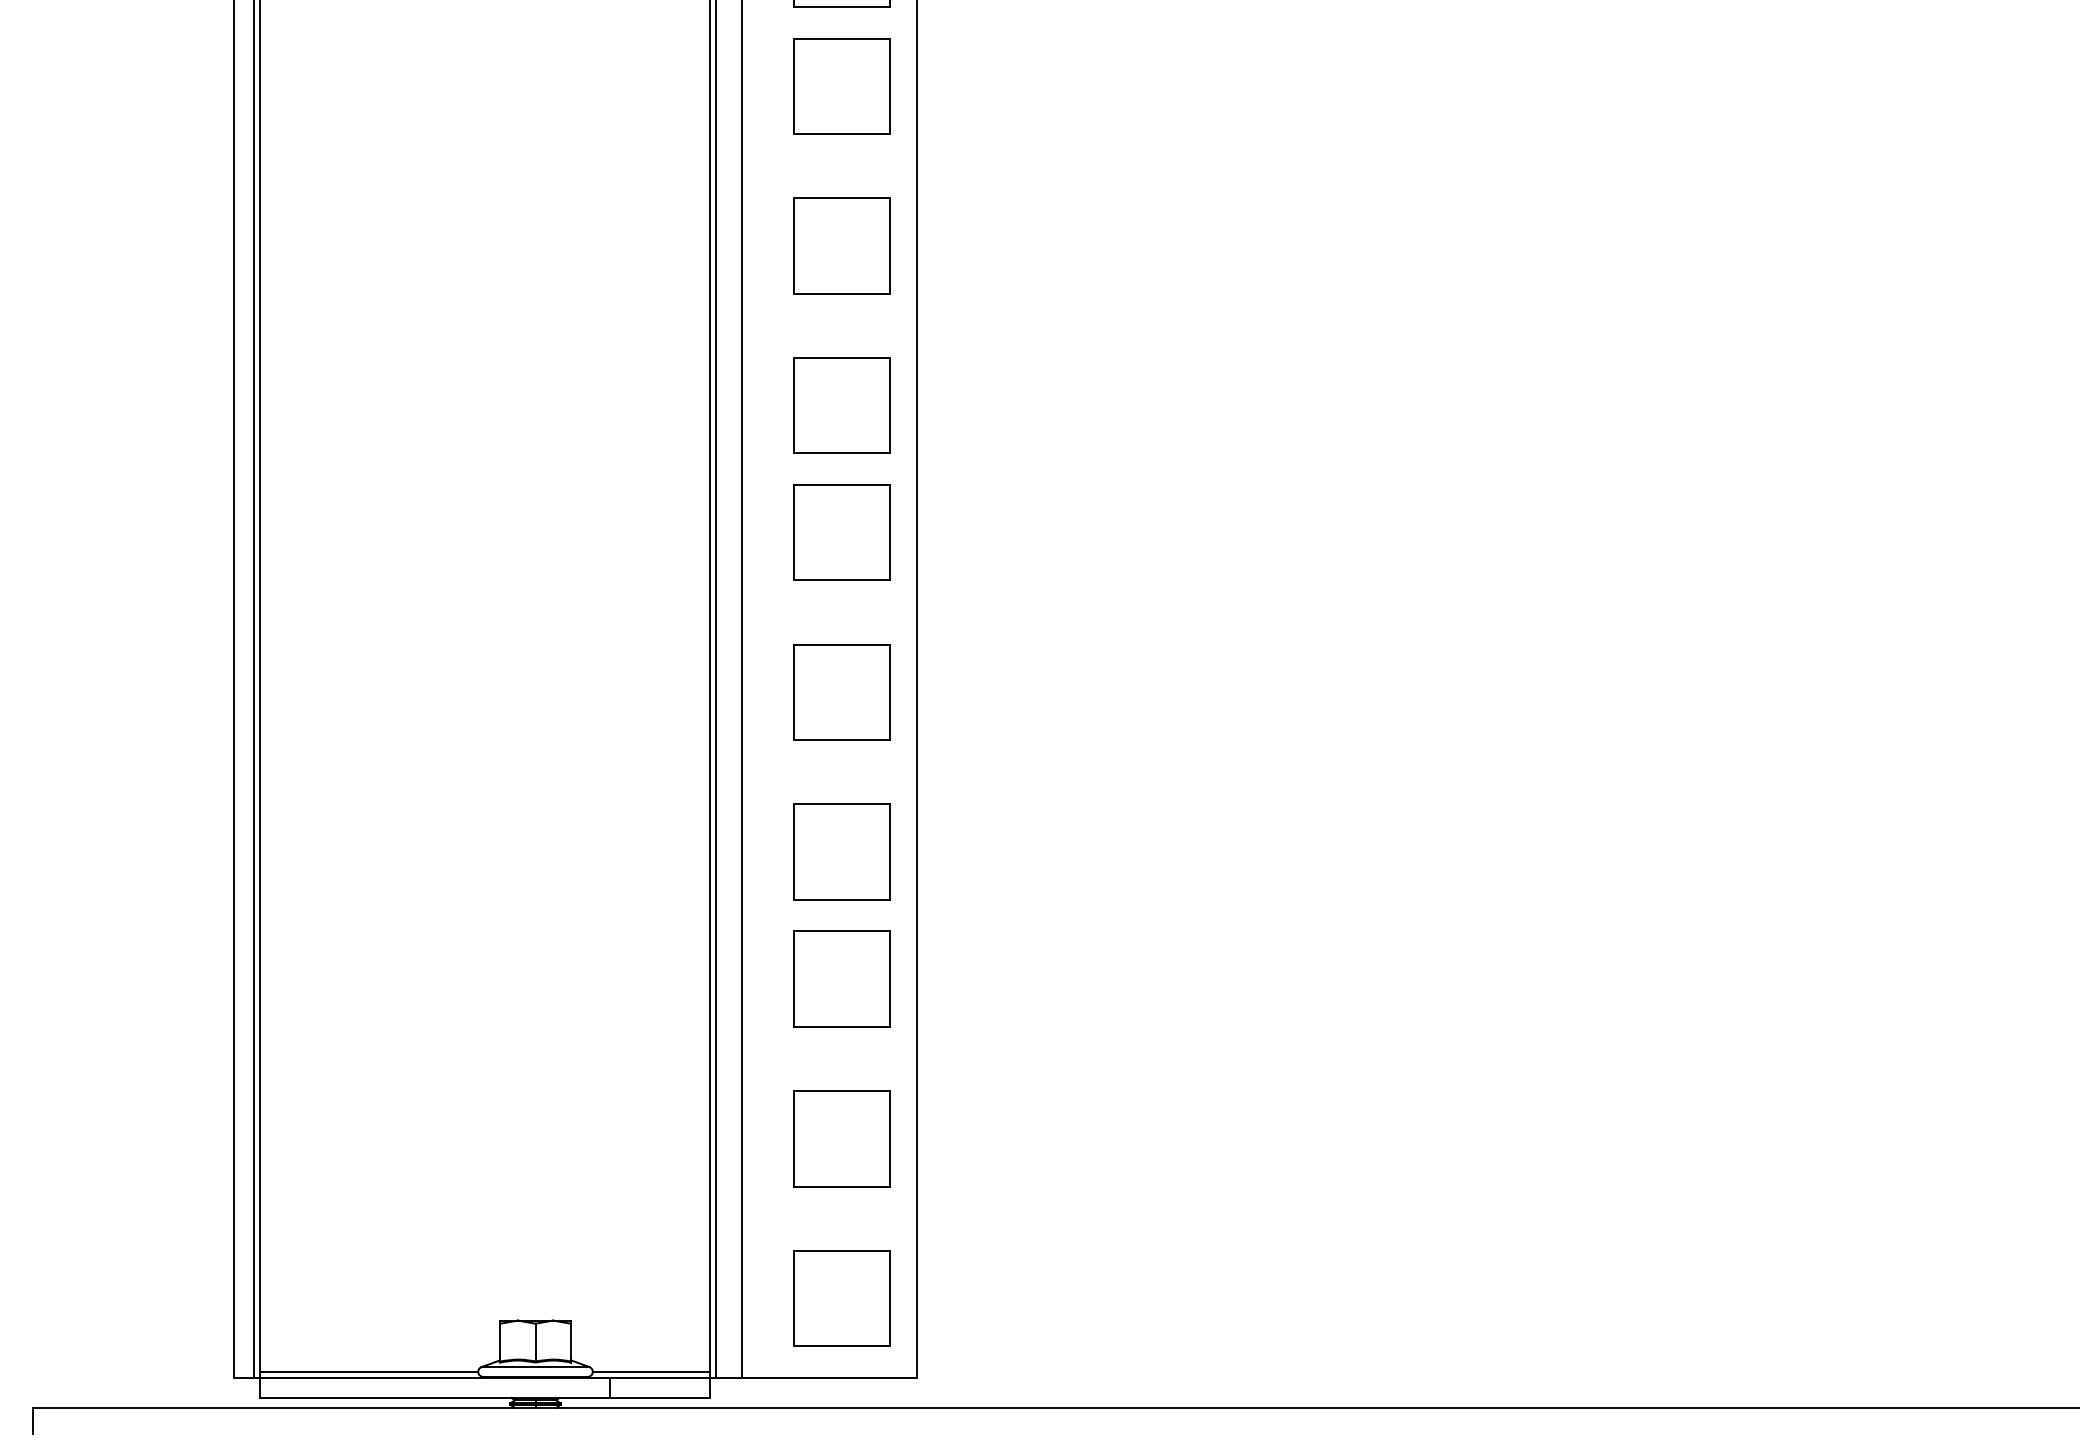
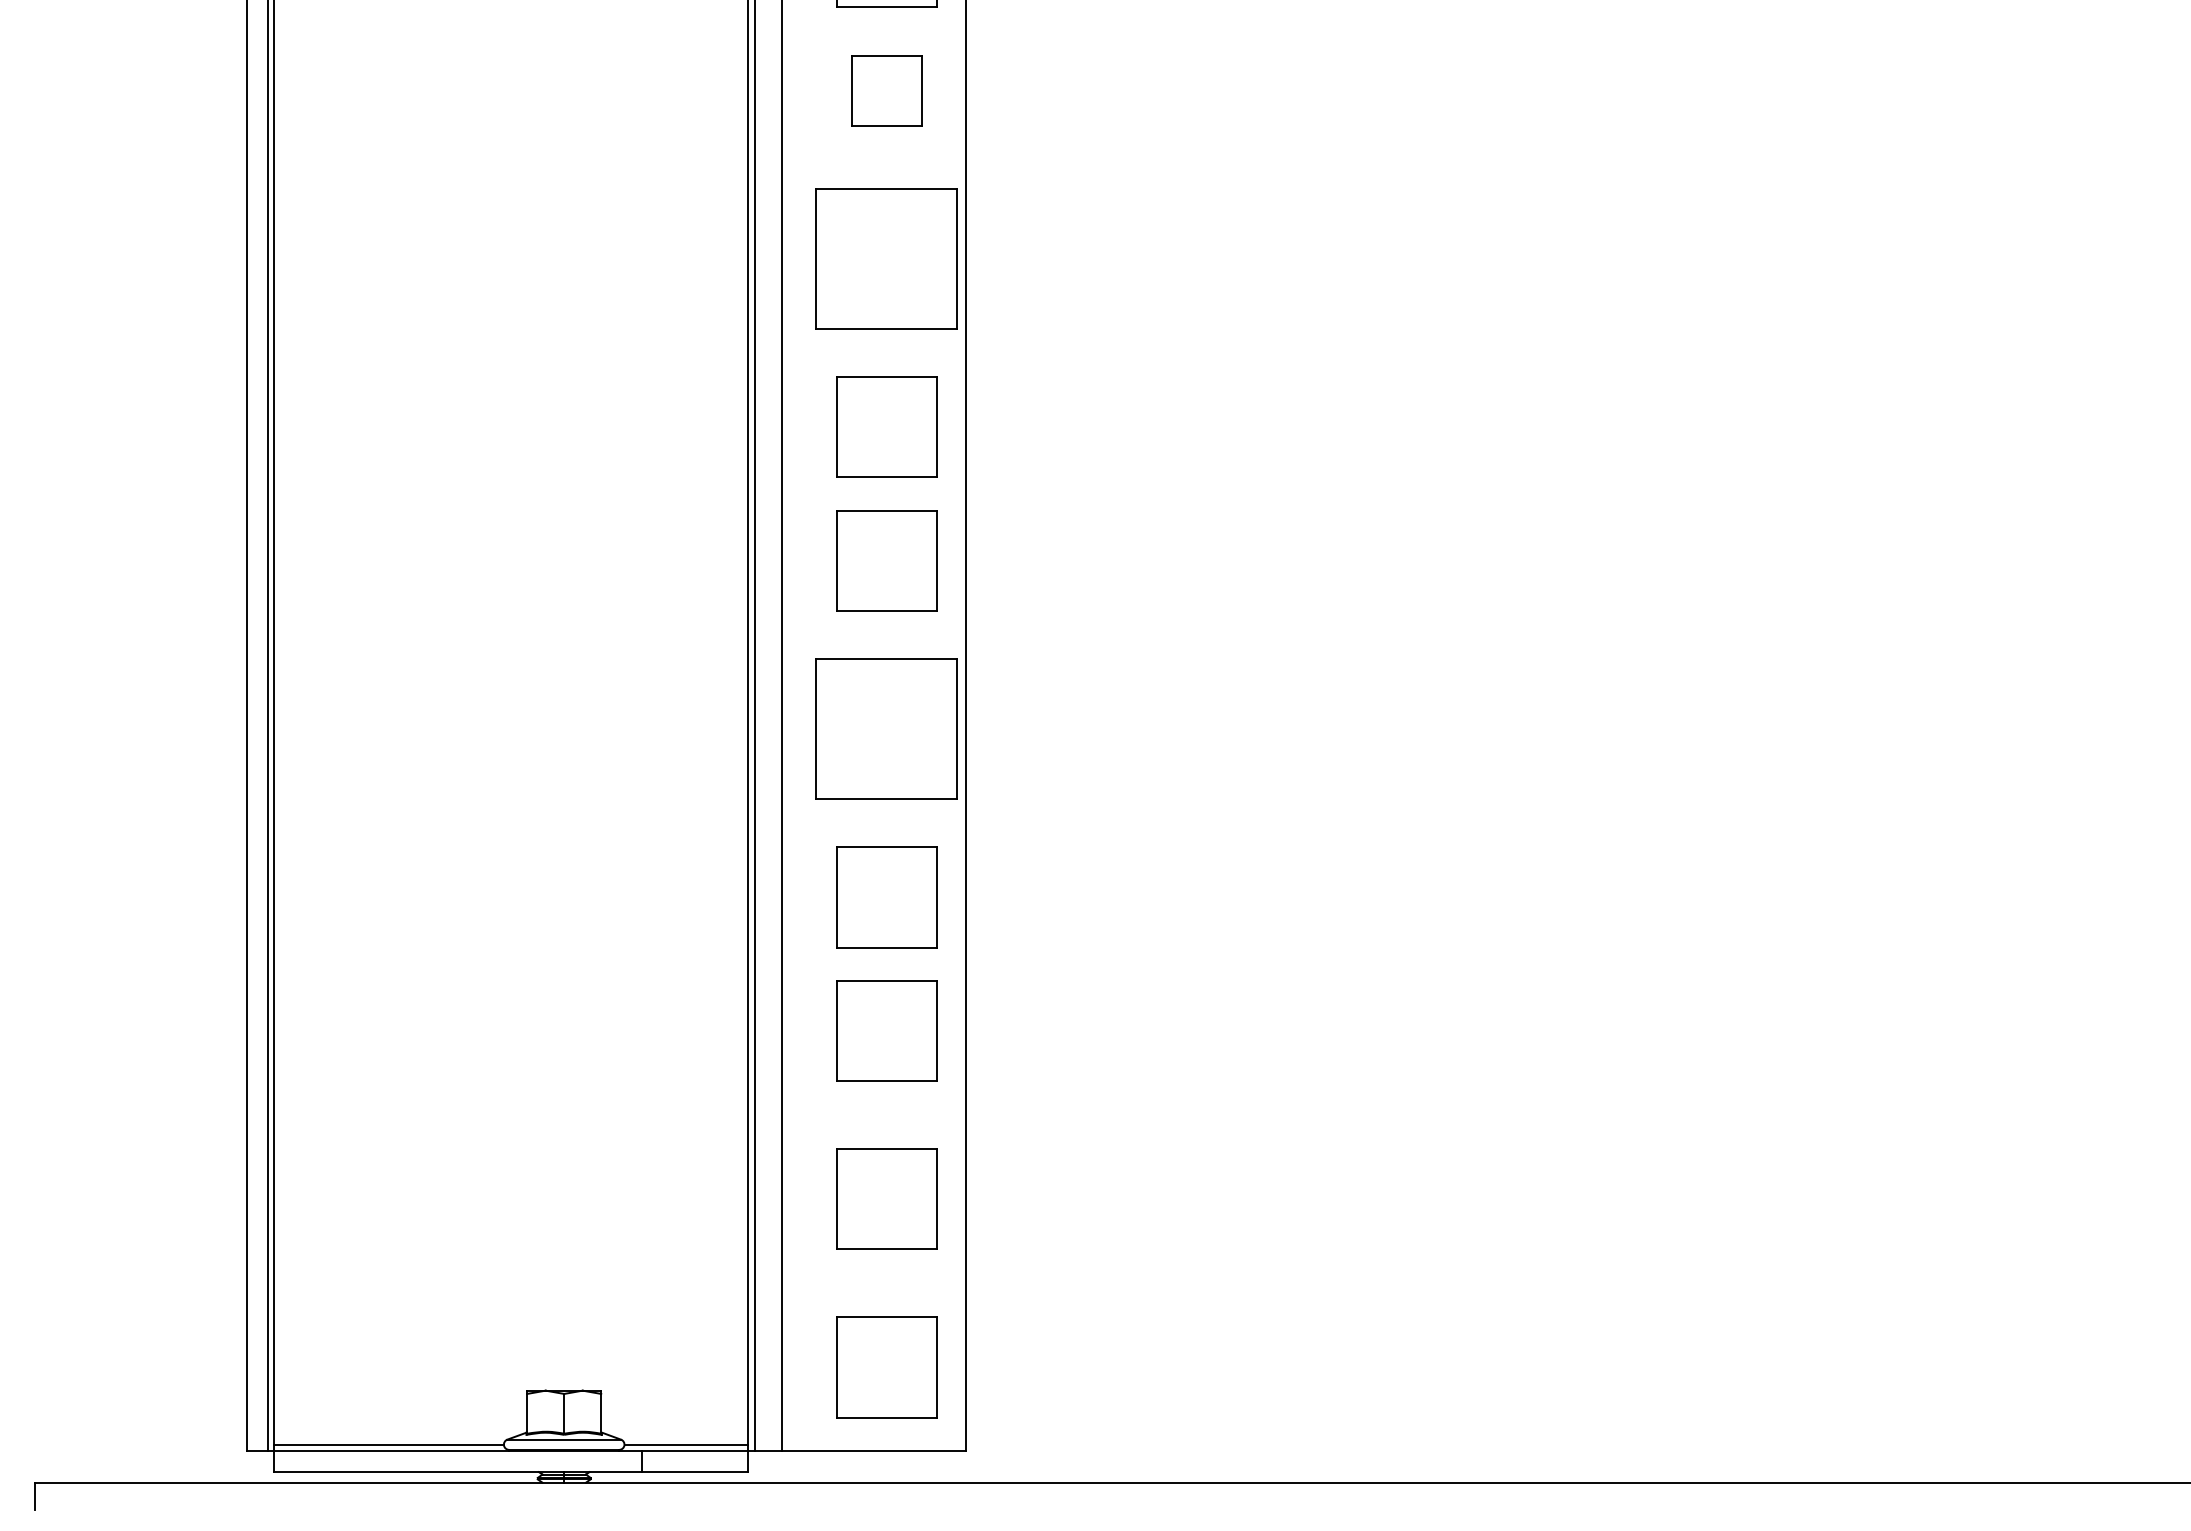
part: (841, 86) -> (886, 90), size x0.7
part: (841, 245) -> (886, 258), size x1.4
part: (841, 691) -> (886, 728), size x1.4

